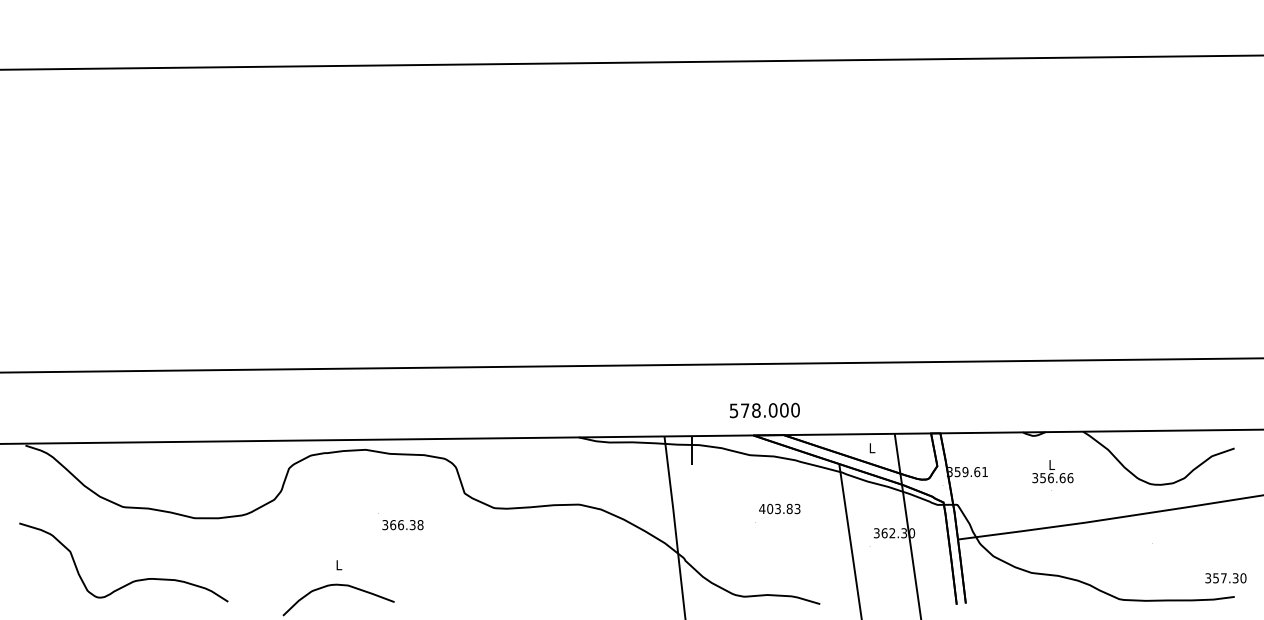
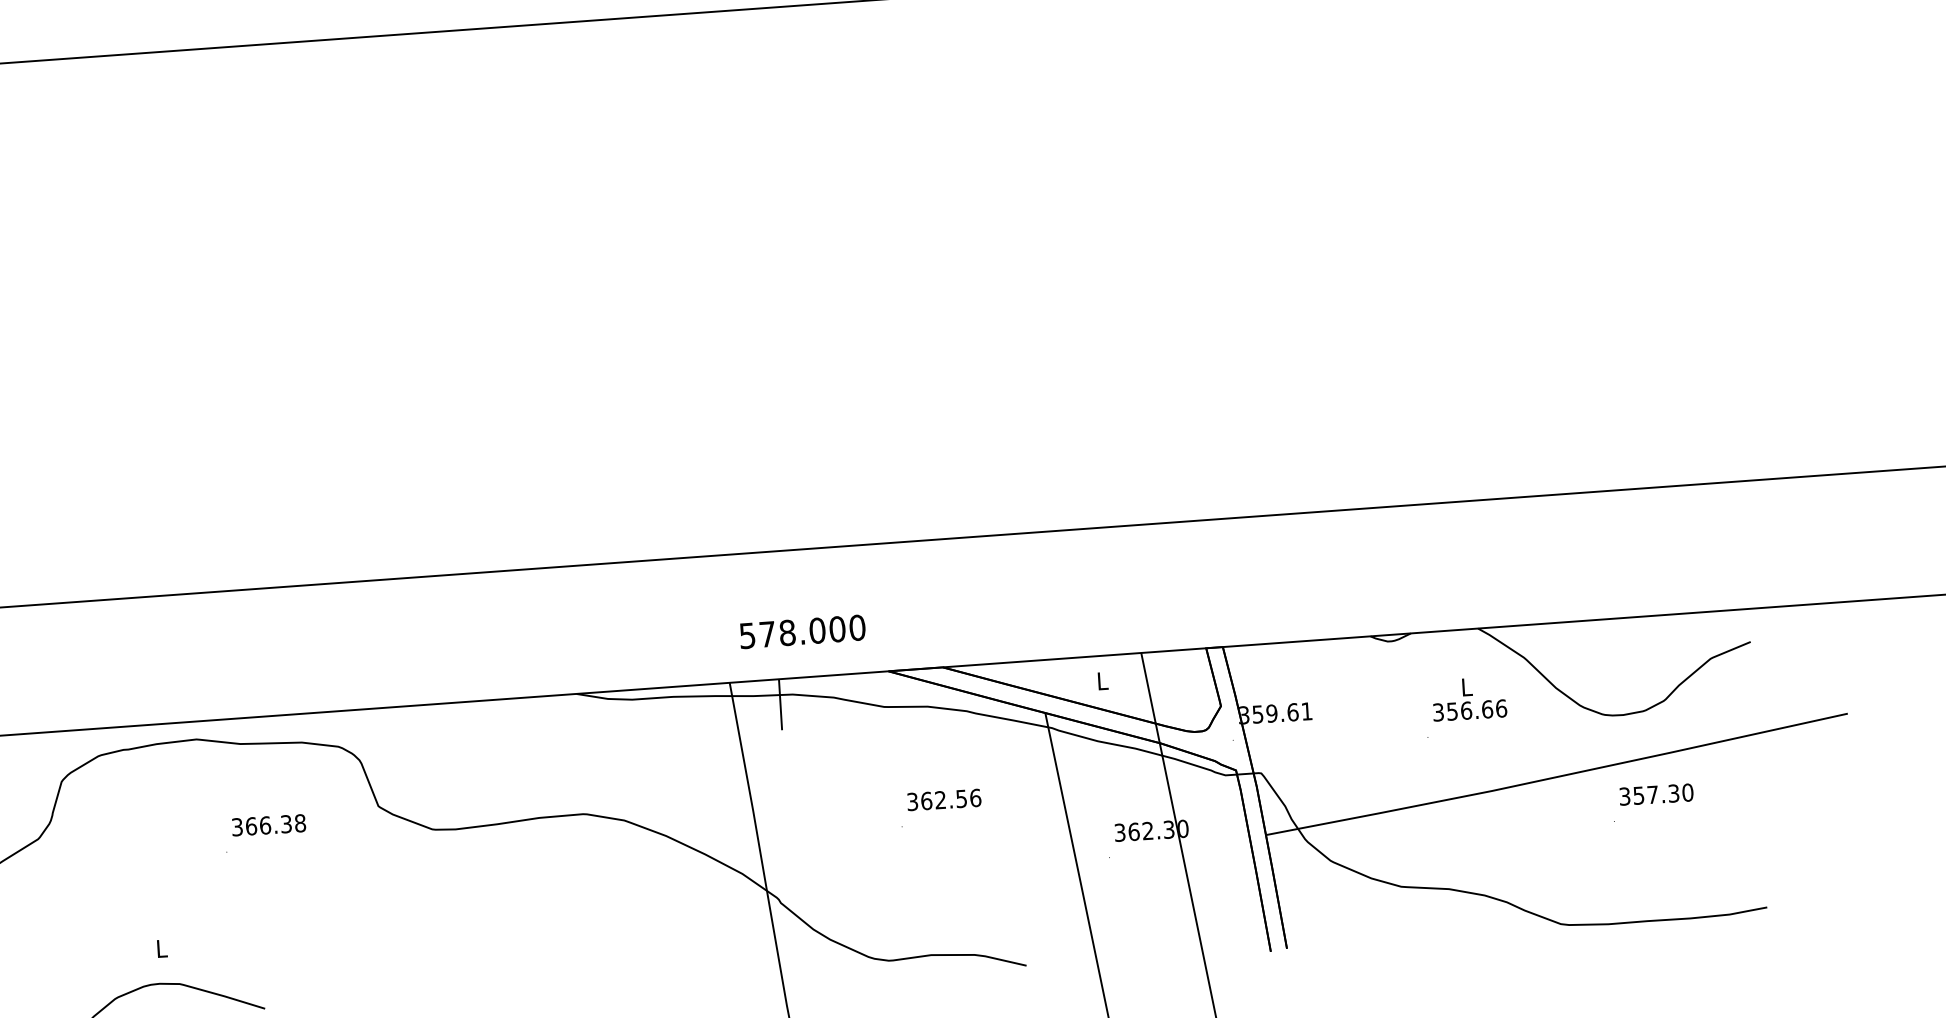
text: (764, 410) -> (802, 631), moved
text: (1052, 471) -> (1468, 698), moved
text: (779, 508) -> (943, 799), 403.83 -> 362.56
text: (402, 525) -> (268, 826), moved
text: (1225, 578) -> (1655, 795), moved

